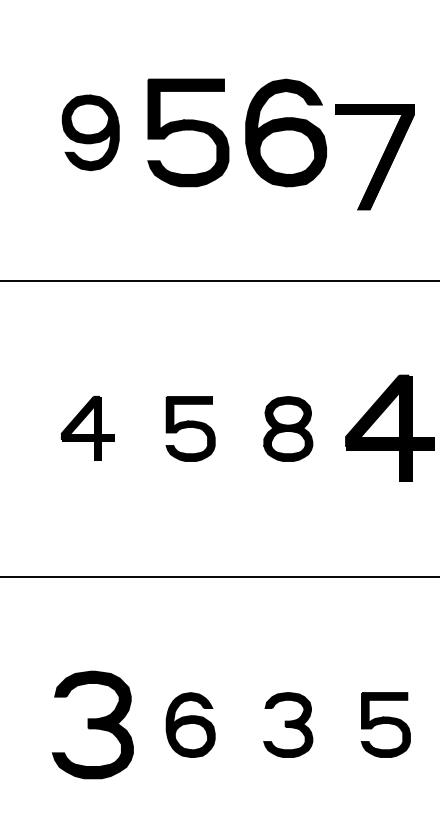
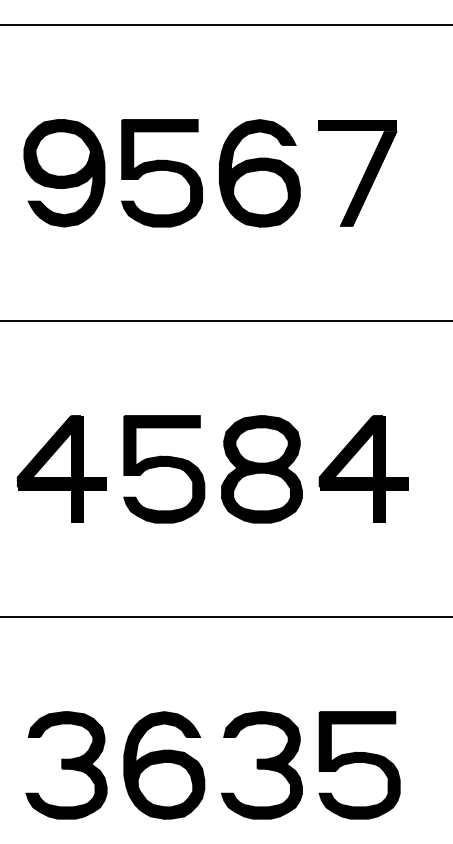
part: (90, 133) -> (64, 173), size x1.43
part: (380, 159) -> (363, 175), moved
part: (87, 428) -> (61, 468), size x1.67
part: (190, 429) -> (164, 469), size x1.67
part: (287, 429) -> (261, 469), size x1.67
part: (190, 725) -> (164, 765), size x1.67
part: (287, 725) -> (261, 765), size x1.67
part: (385, 725) -> (359, 765), size x1.67

